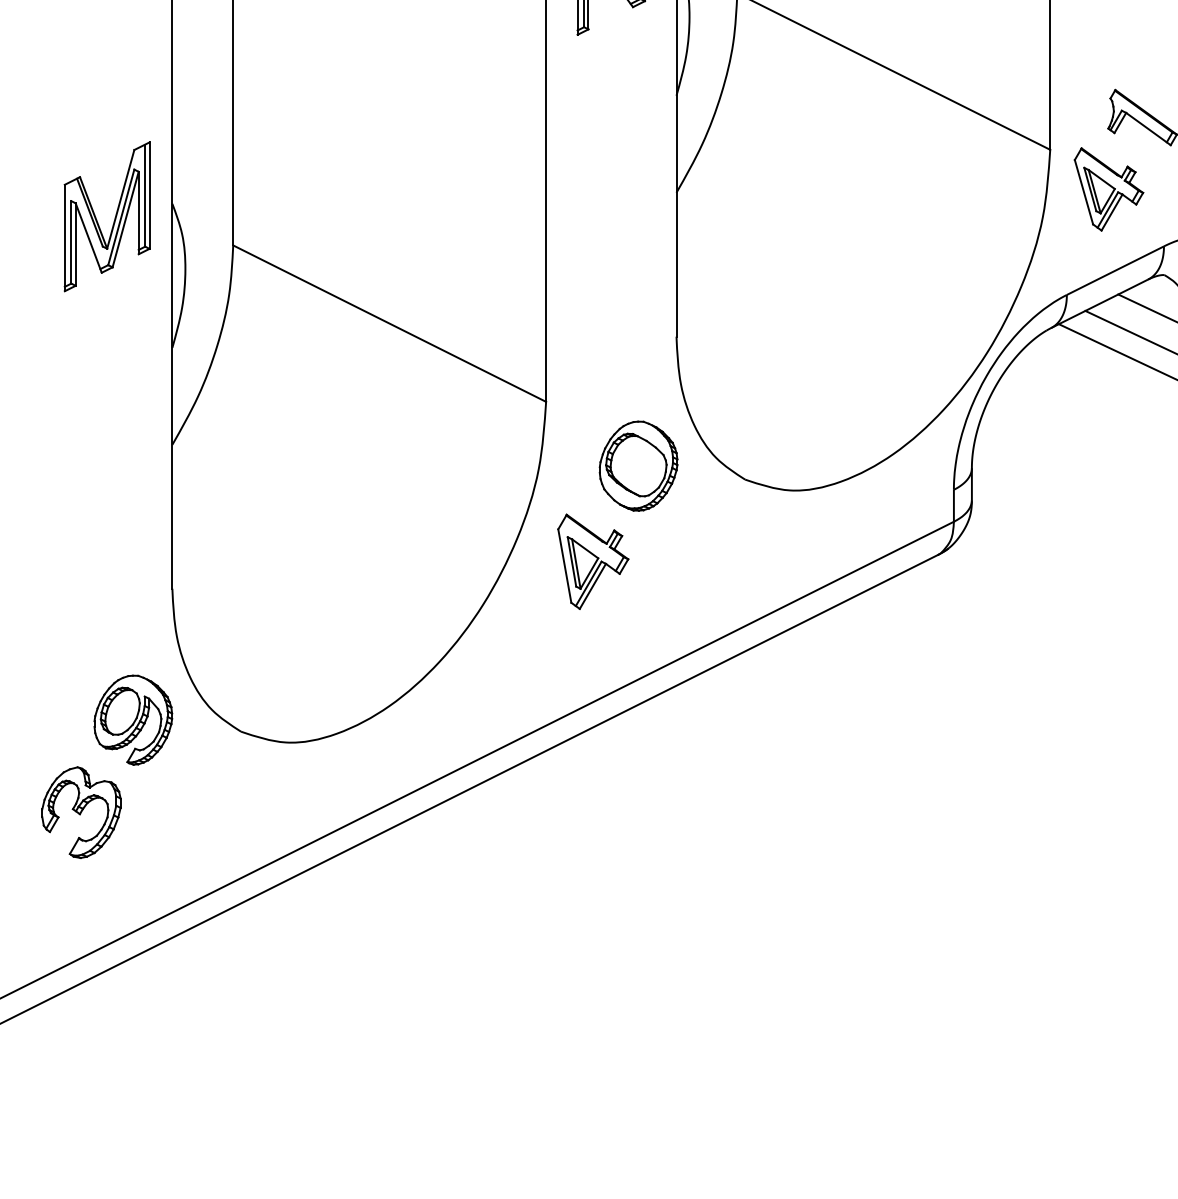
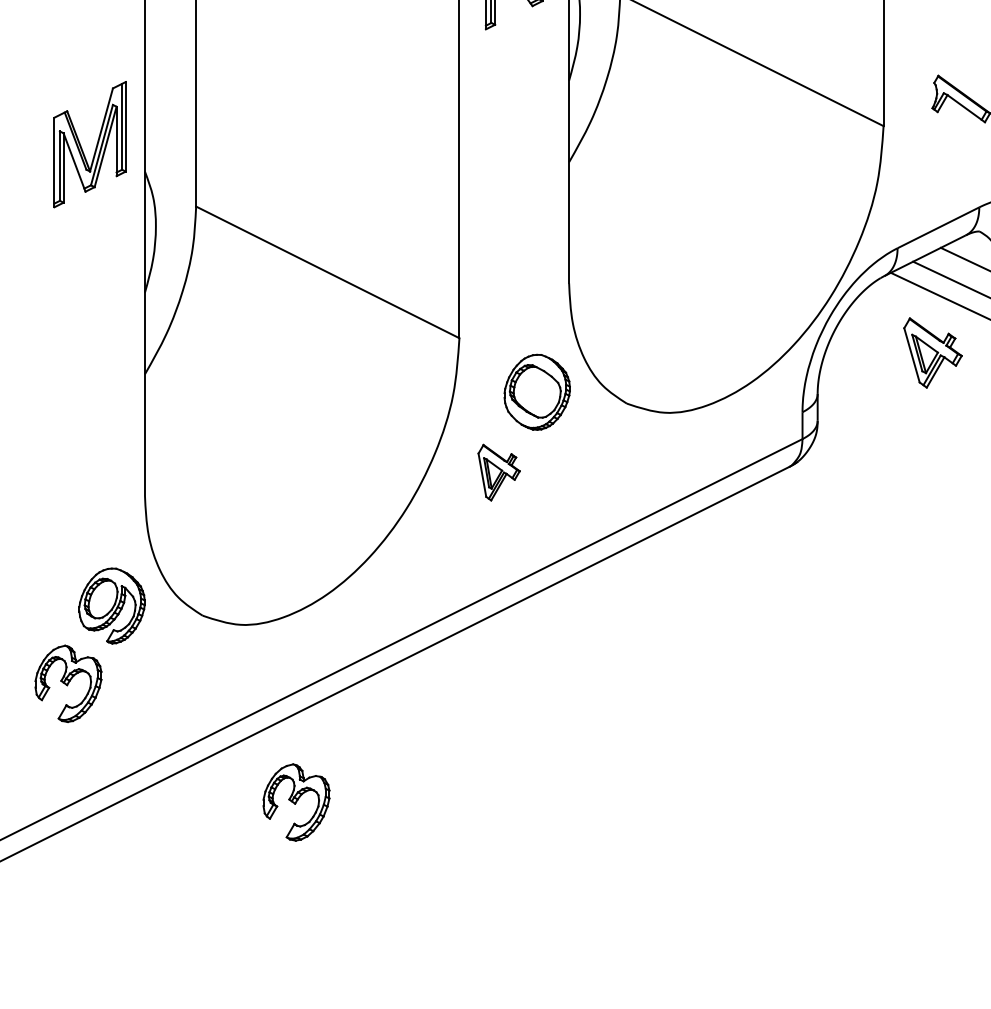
part: (1108, 189) -> (932, 353), moved
part: (114, 217) -> (96, 145), moved
part: (593, 561) -> (499, 472), size x0.7
part: (352, 953) -> (296, 802), added

